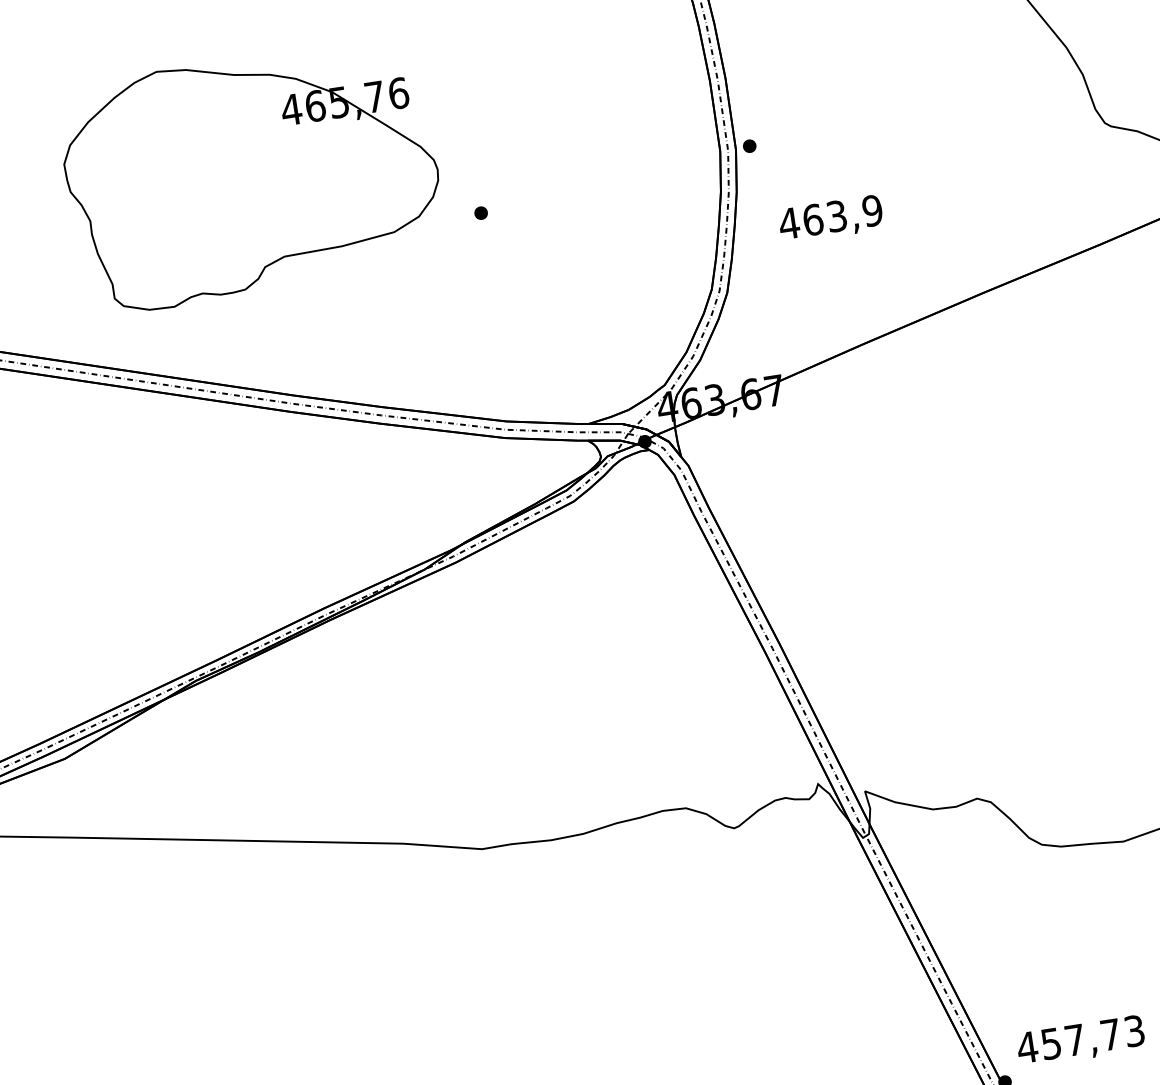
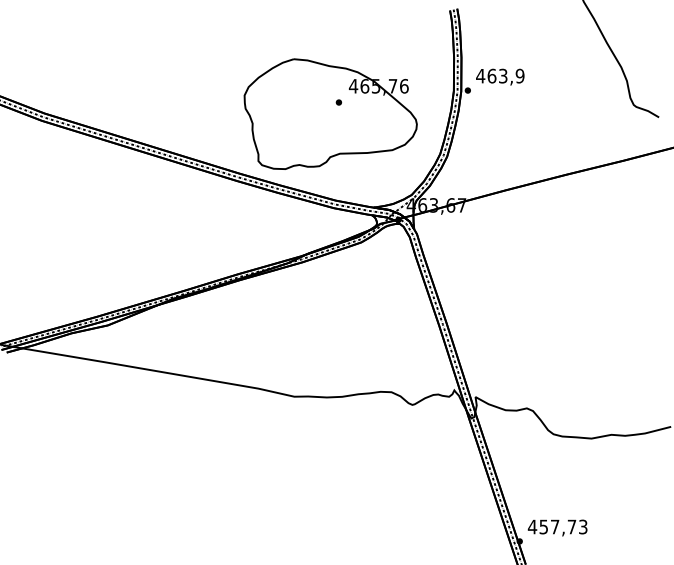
part: (251, 174) -> (330, 113), moved
text: (831, 217) -> (500, 76), moved

